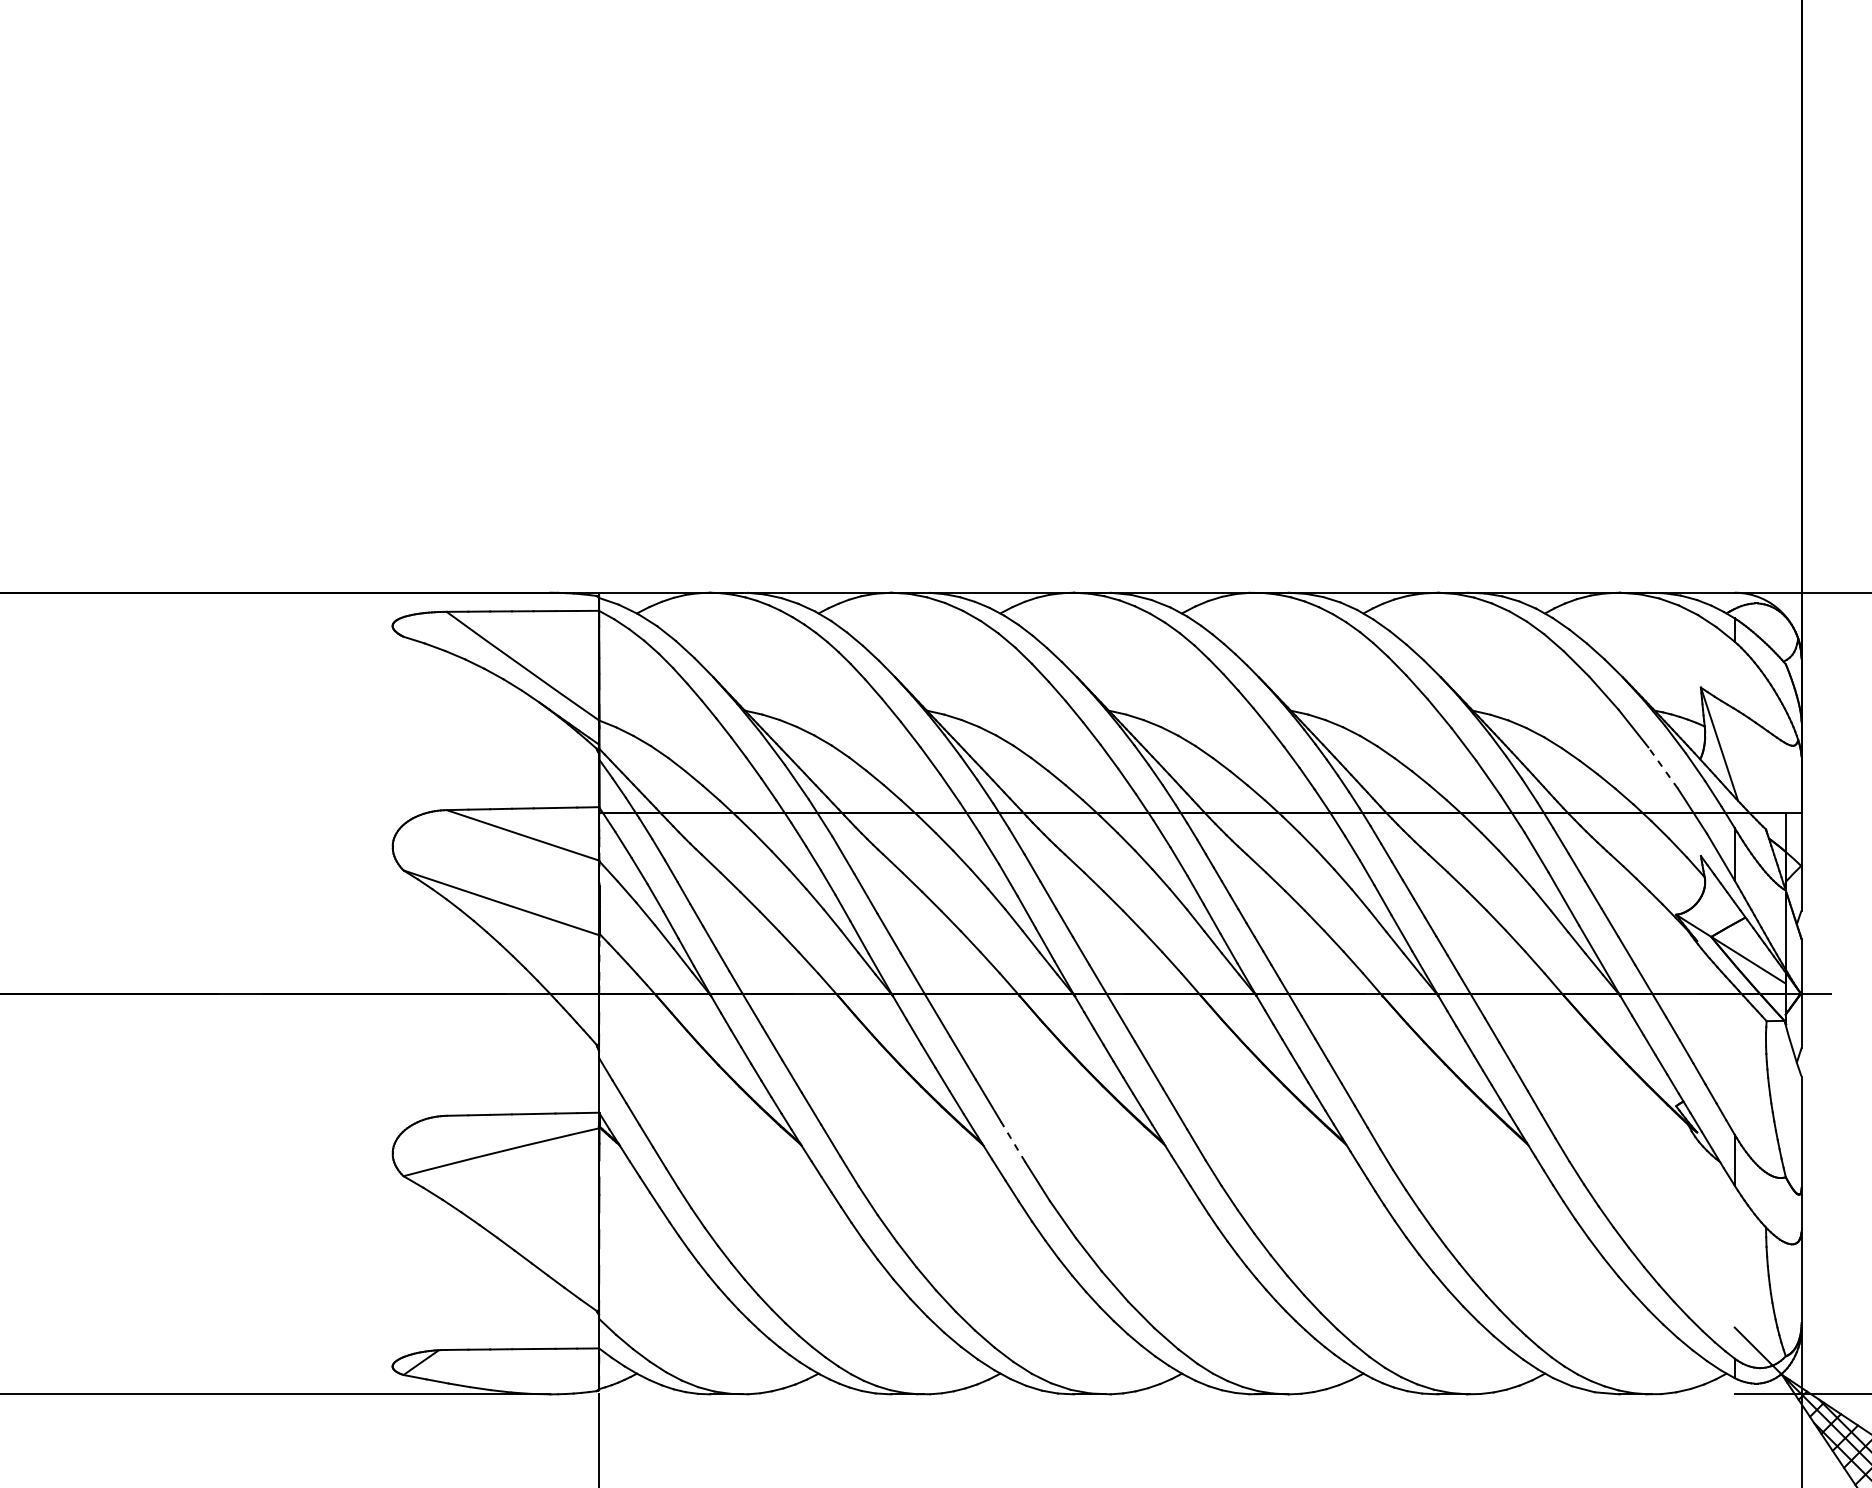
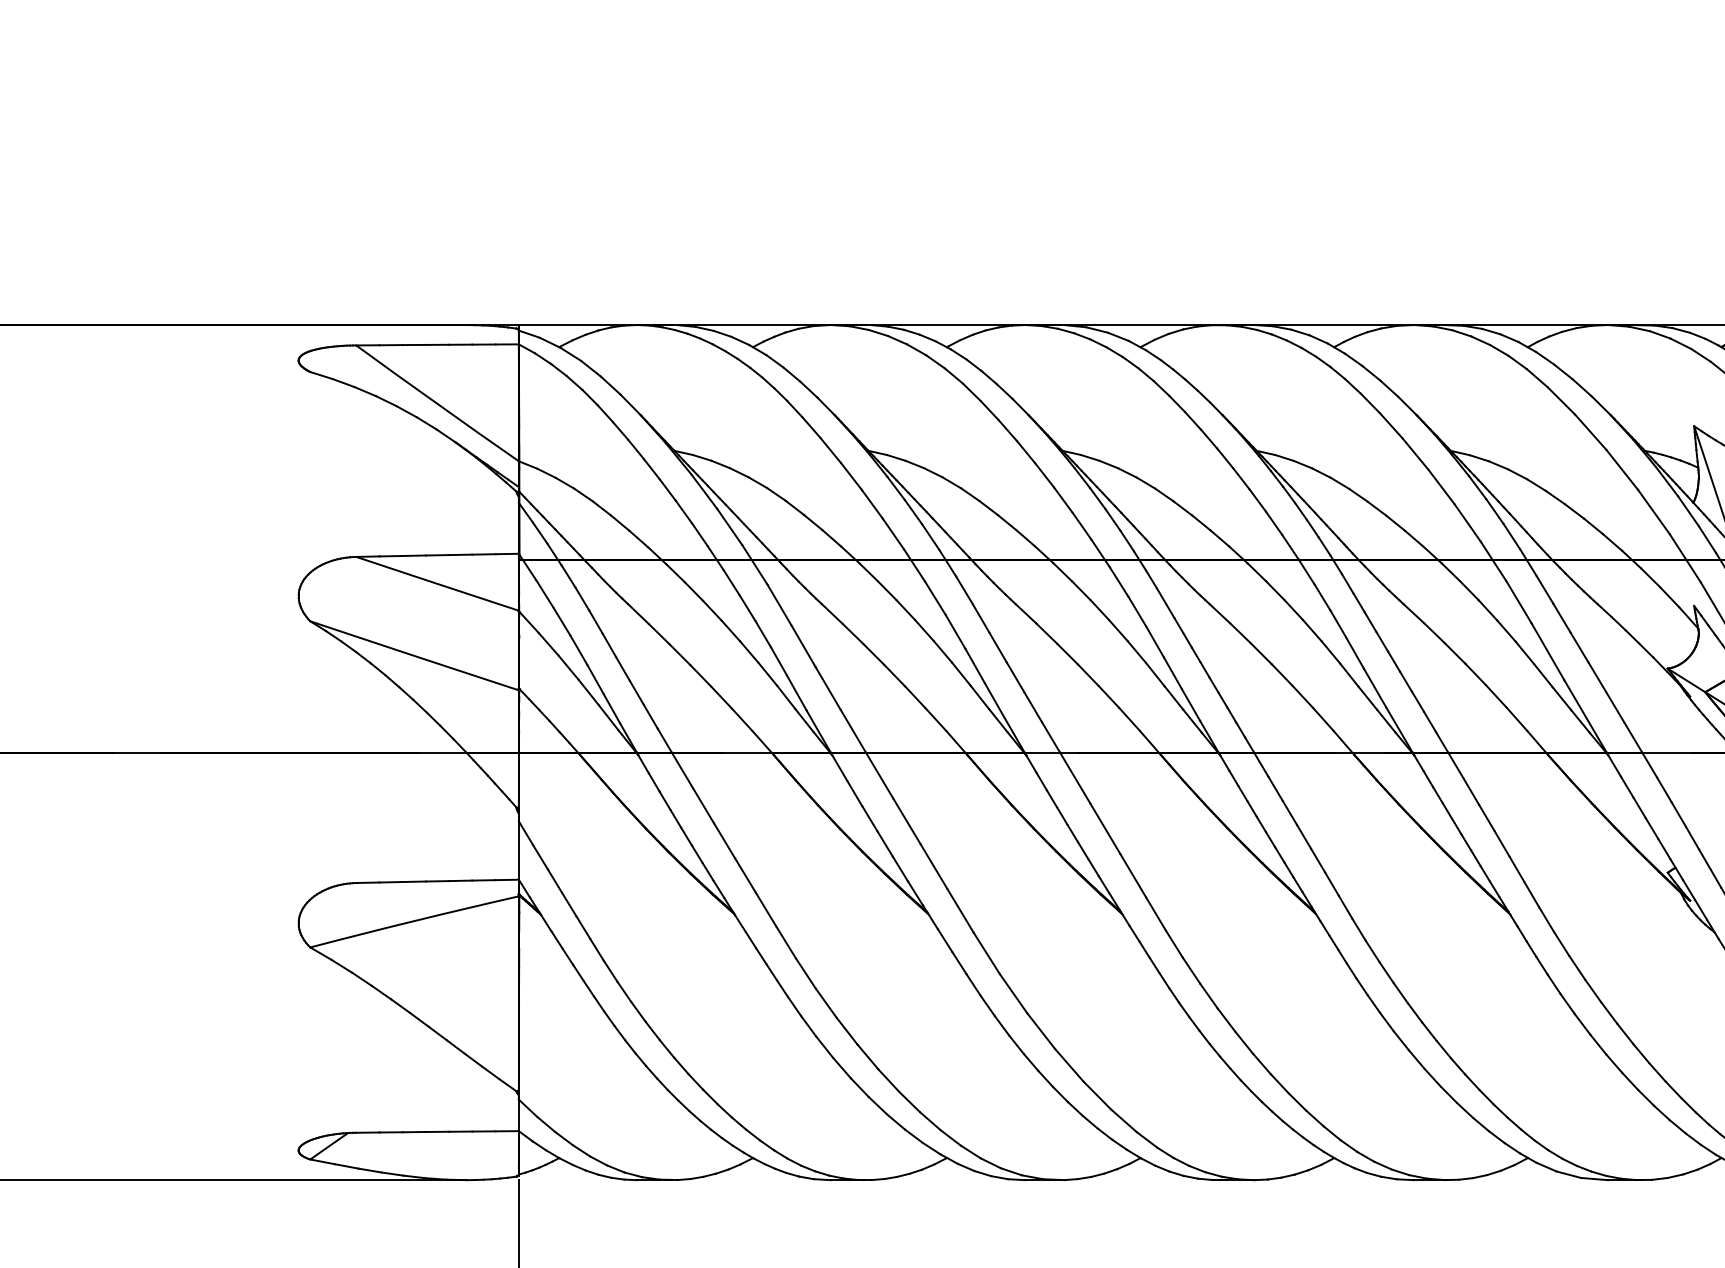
line: (1662, 767) -> (1653, 511), dashed -> solid
line: (1013, 1141) -> (960, 910), dashed -> solid

